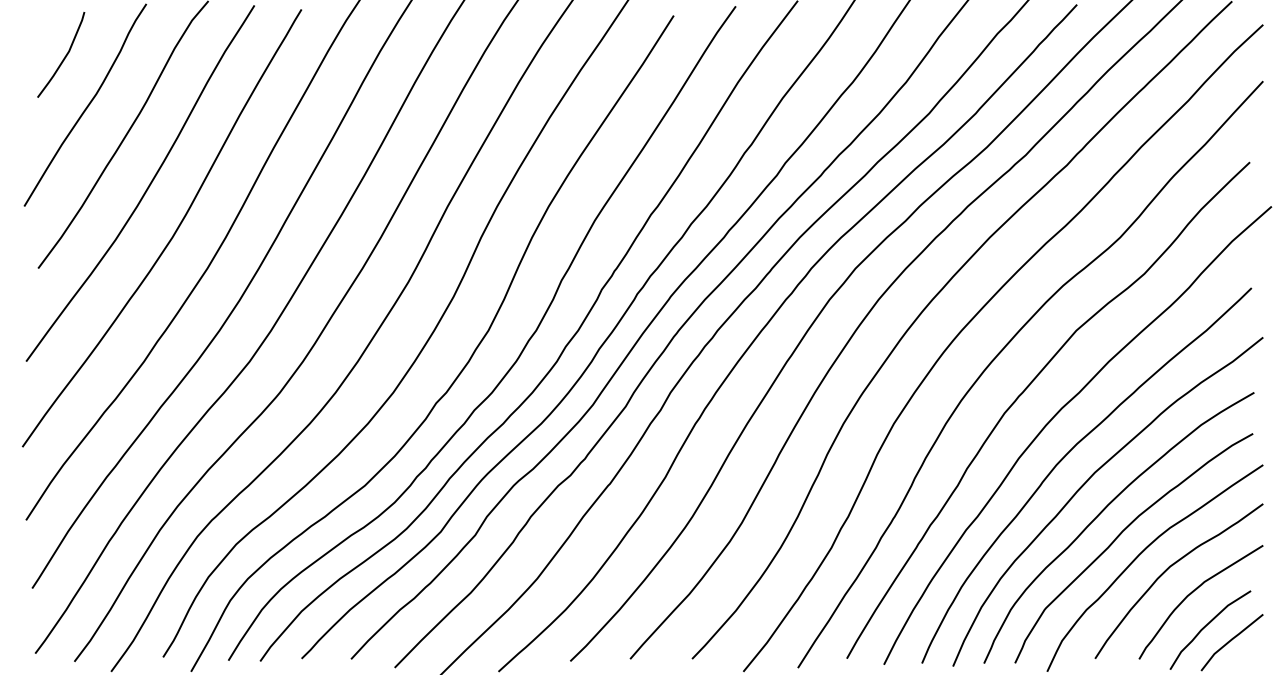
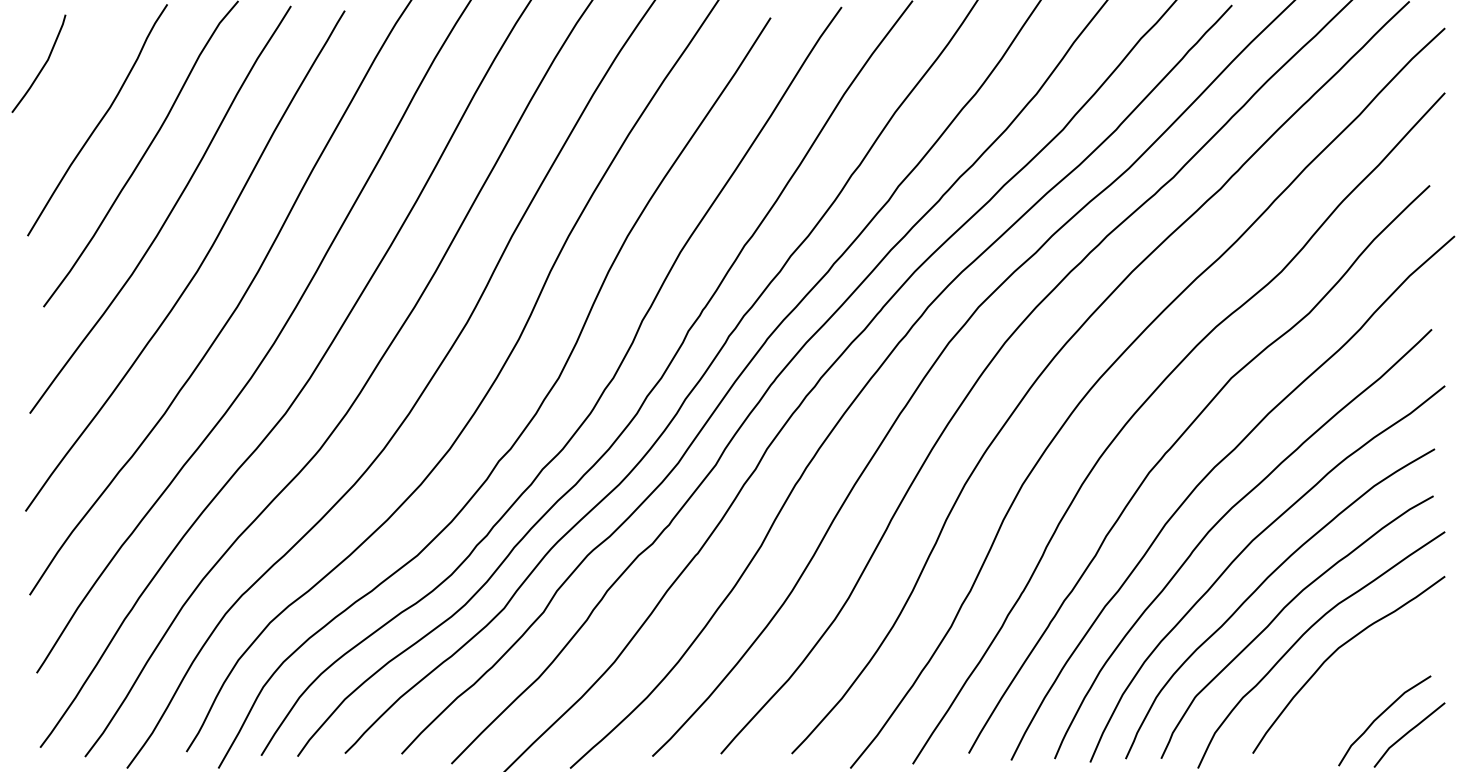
curve: (64, 56) -> (42, 65), moved
curve: (1192, 593) -> (1364, 678), removed

